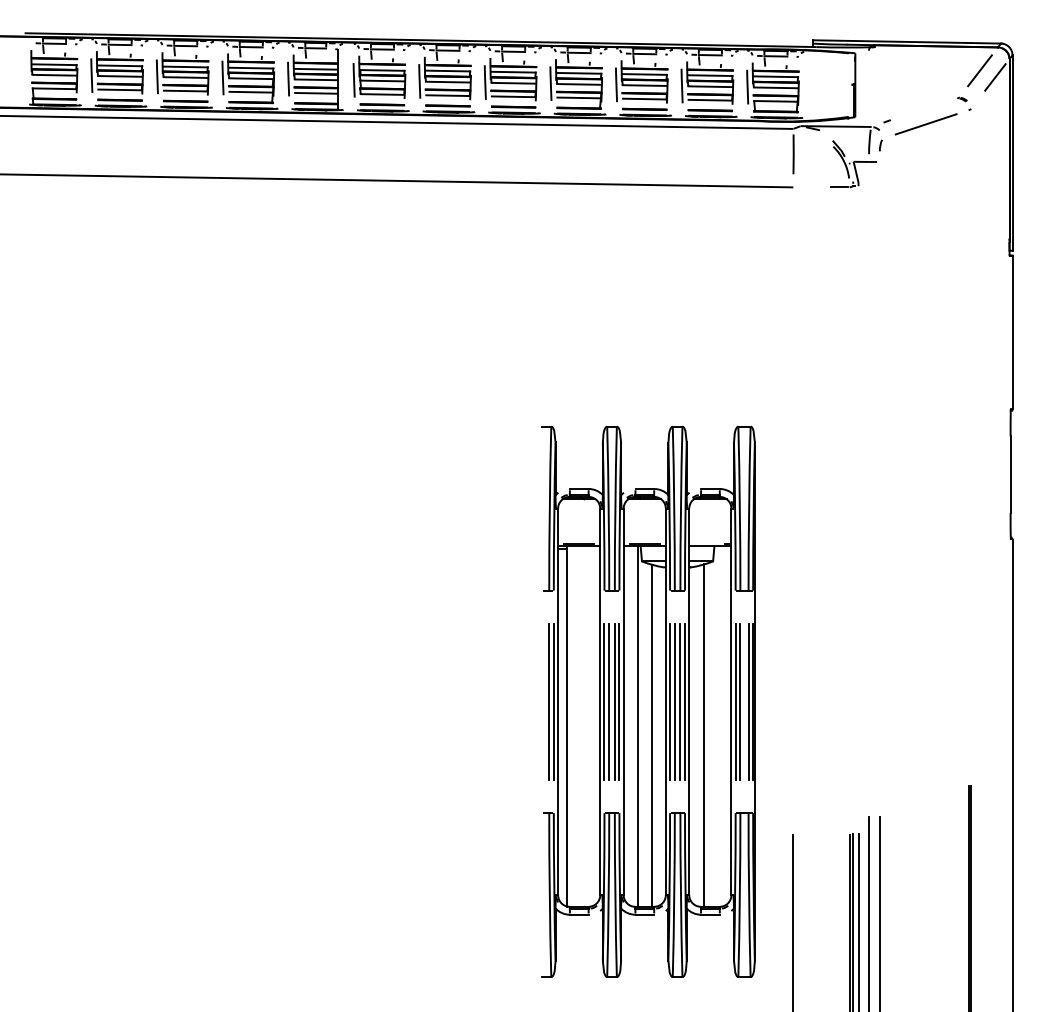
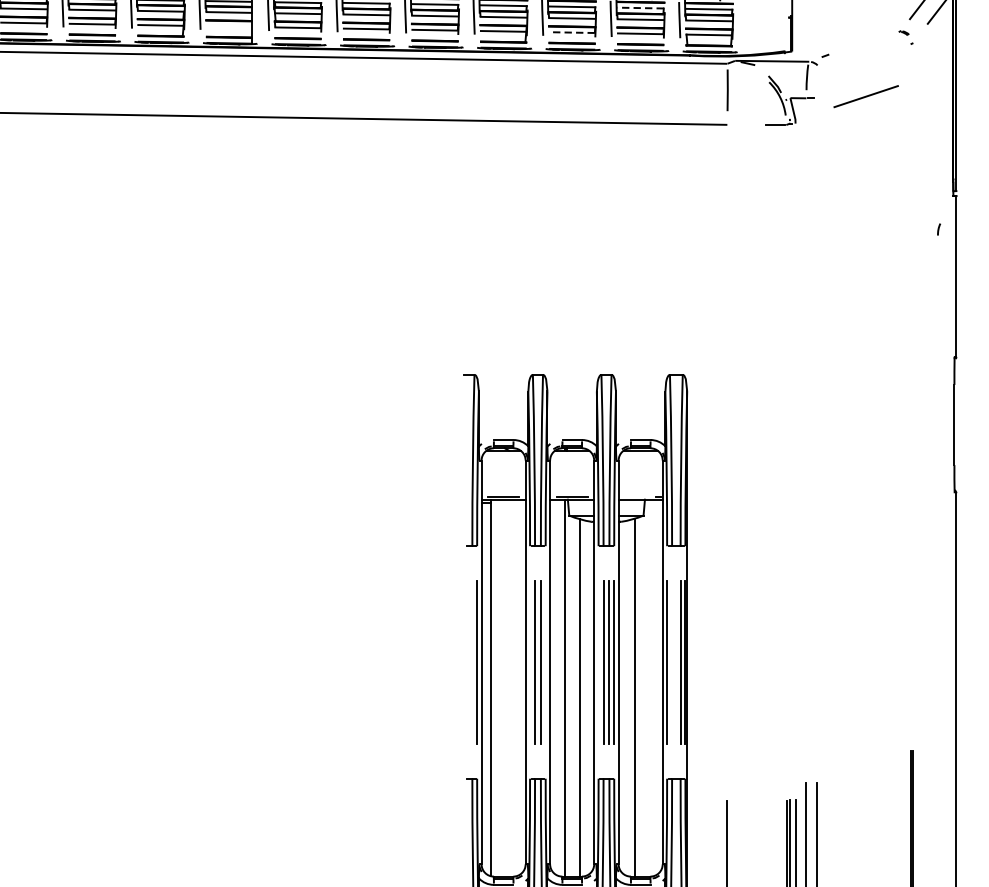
line: (709, 75) -> (639, 7), solid -> dashed
line: (316, 93) -> (229, 26), removed
line: (644, 99) -> (571, 33), solid -> dashed
line: (925, 124) -> (865, 96), moved
arc: (880, 145) -> (938, 229), moved
line: (549, 701) -> (472, 662), removed
line: (604, 701) -> (530, 662), removed
line: (619, 701) -> (545, 662), removed
line: (670, 701) -> (599, 662), removed
line: (740, 701) -> (672, 662), removed

